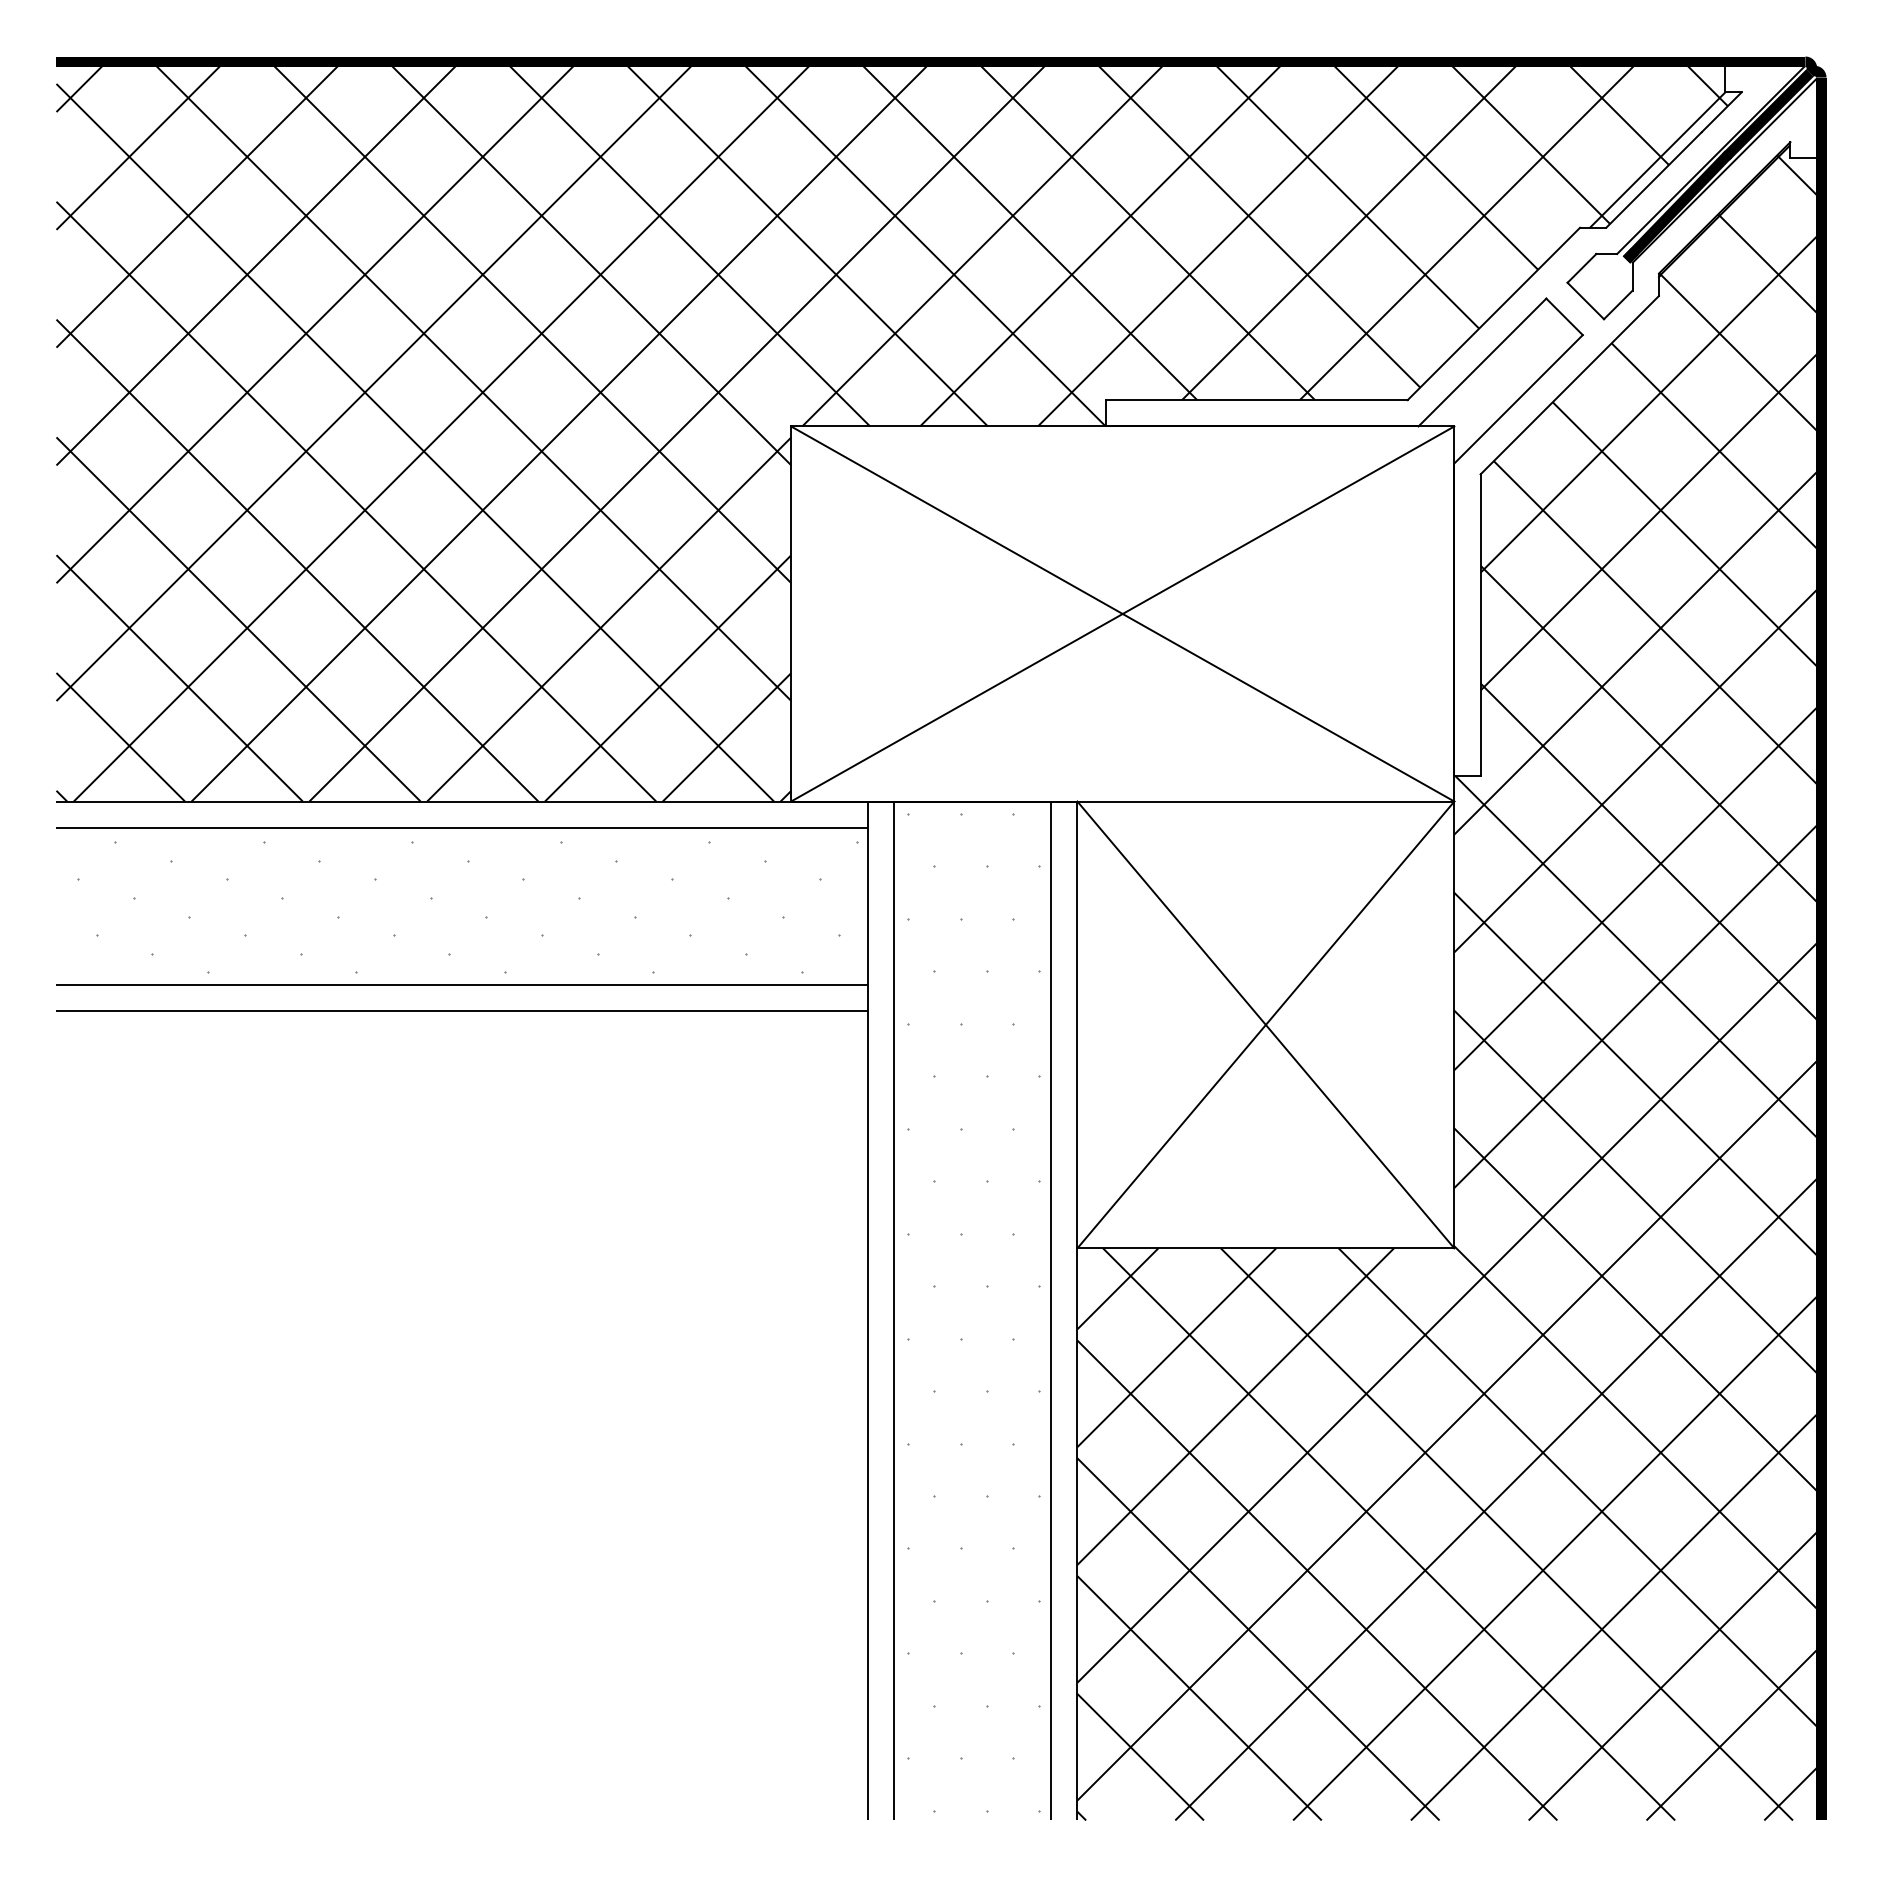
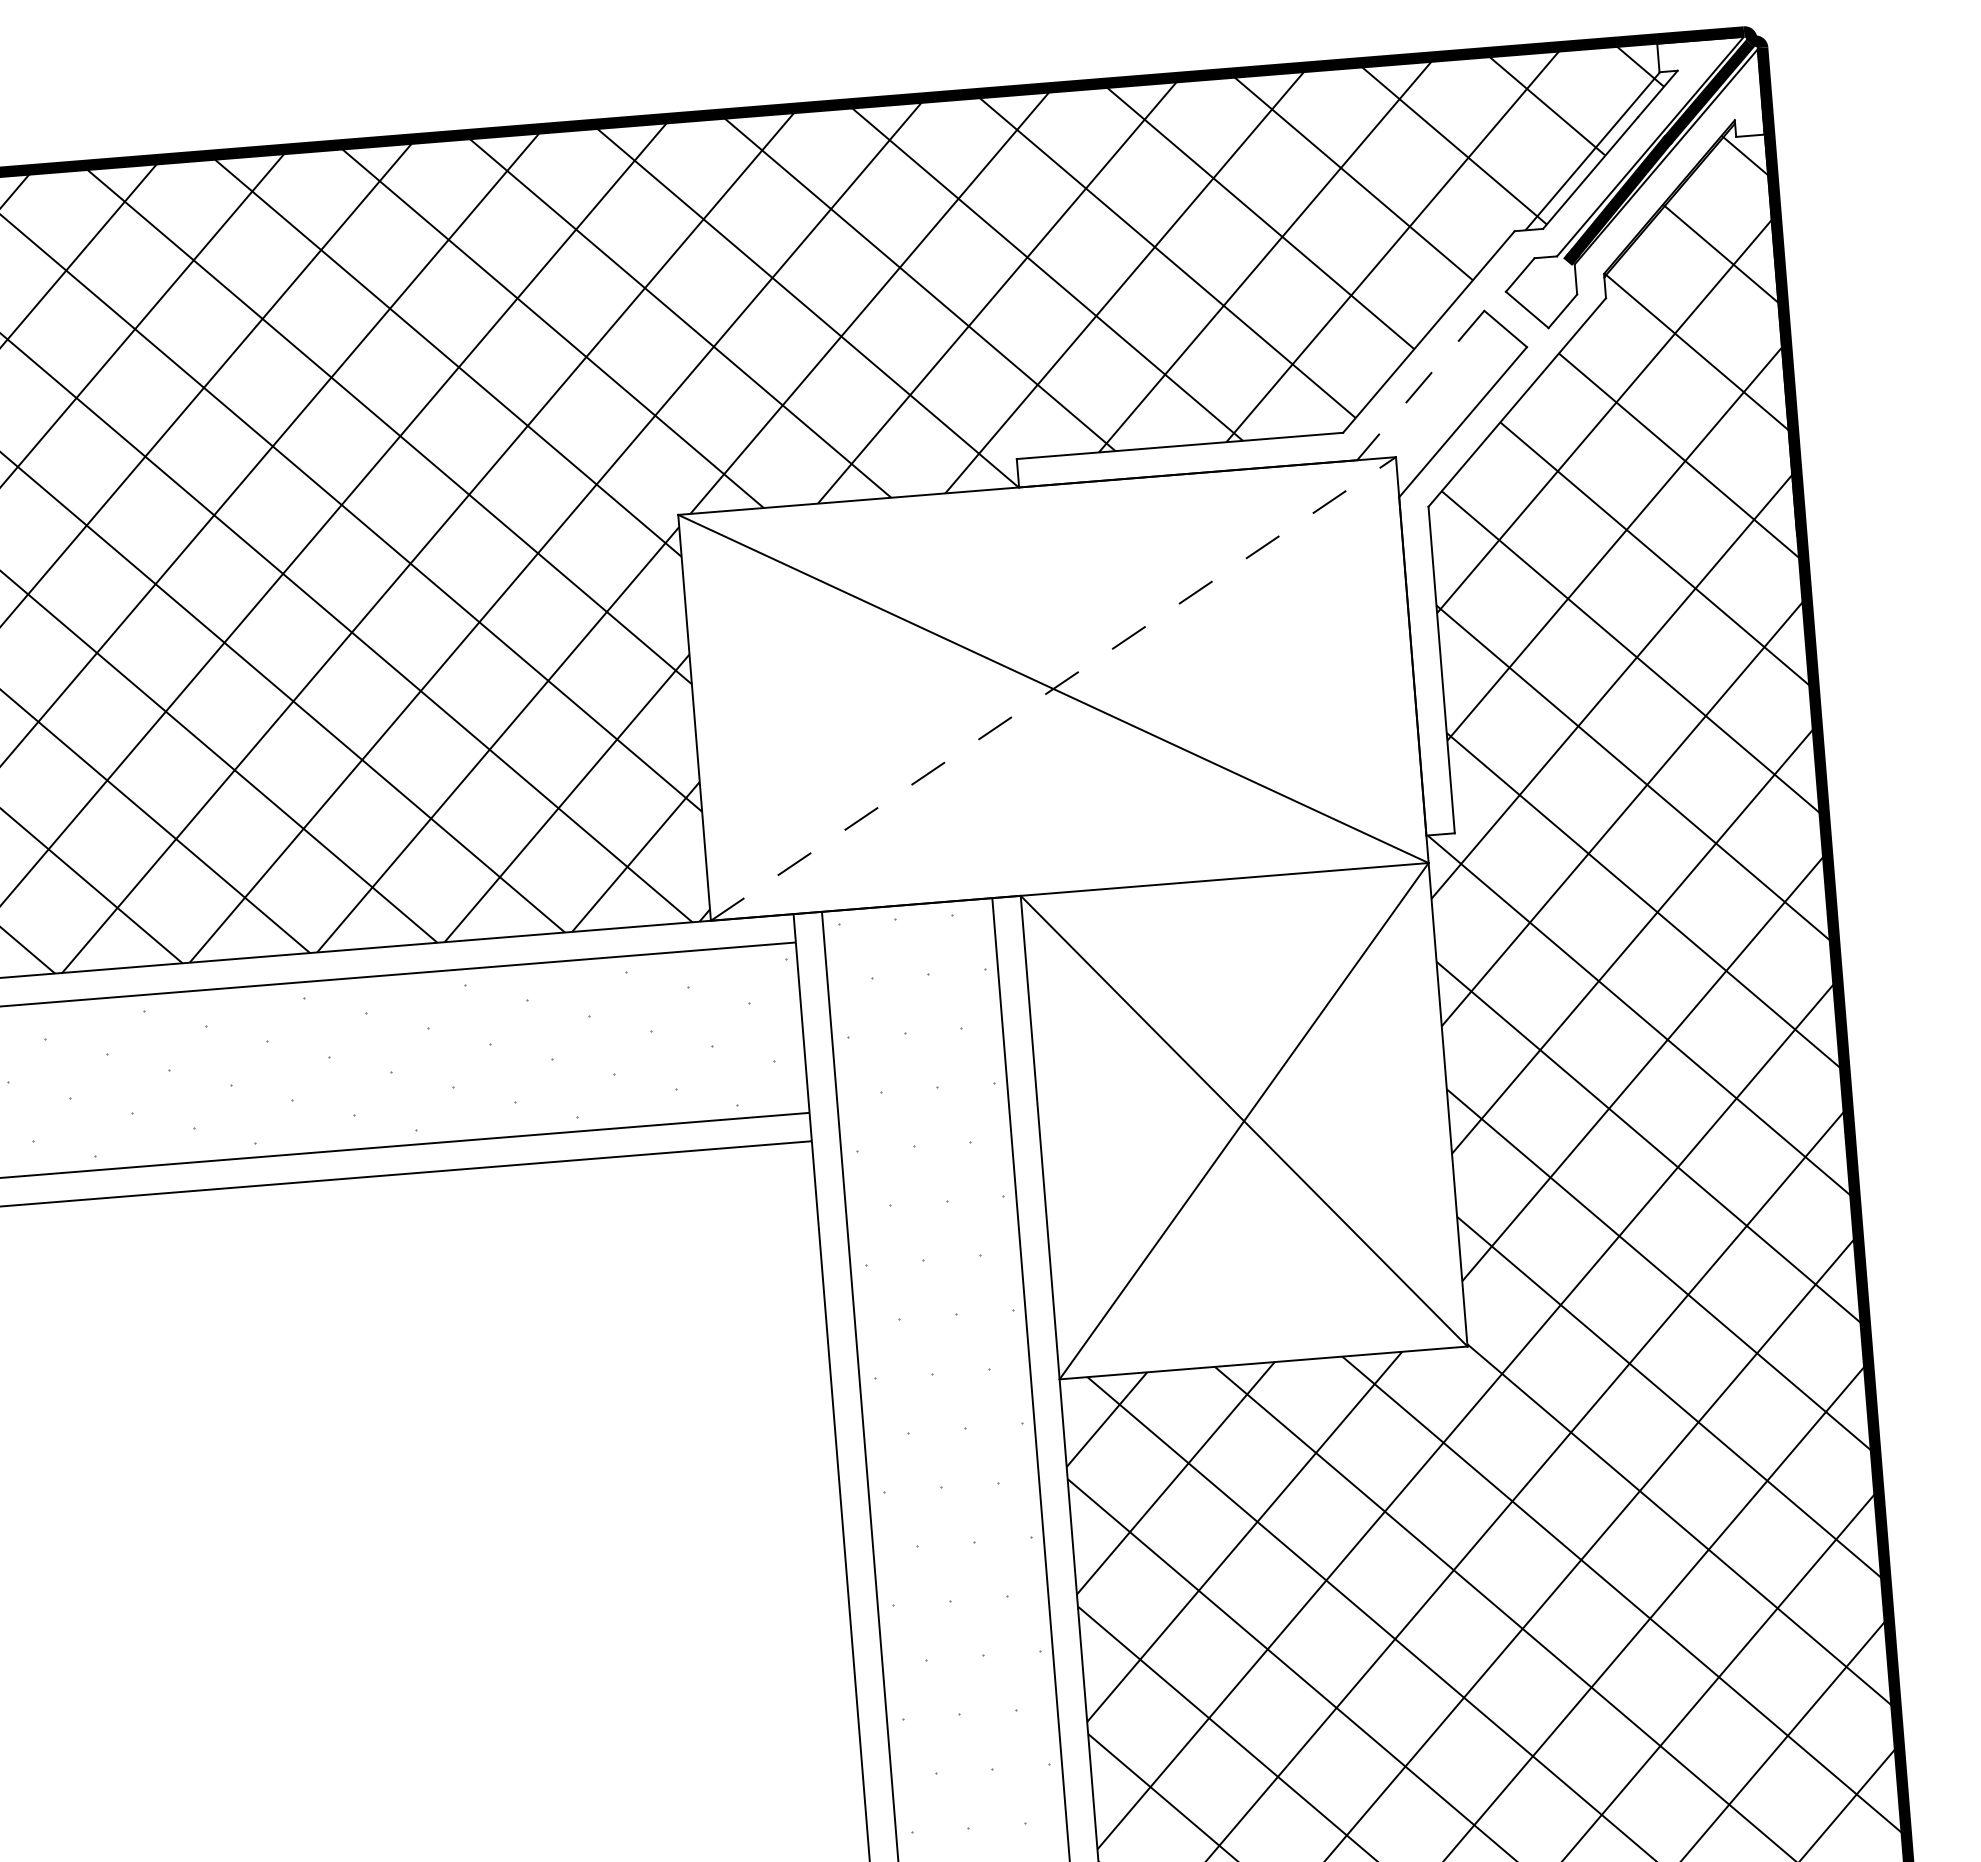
line: (1482, 362) -> (1420, 385), solid -> dashed
line: (1122, 613) -> (1053, 688), solid -> dashed

